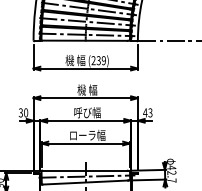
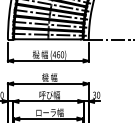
text: (98, 60) -> (58, 54), (239) -> (460)
text: (147, 112) -> (96, 94), 43 -> 30

